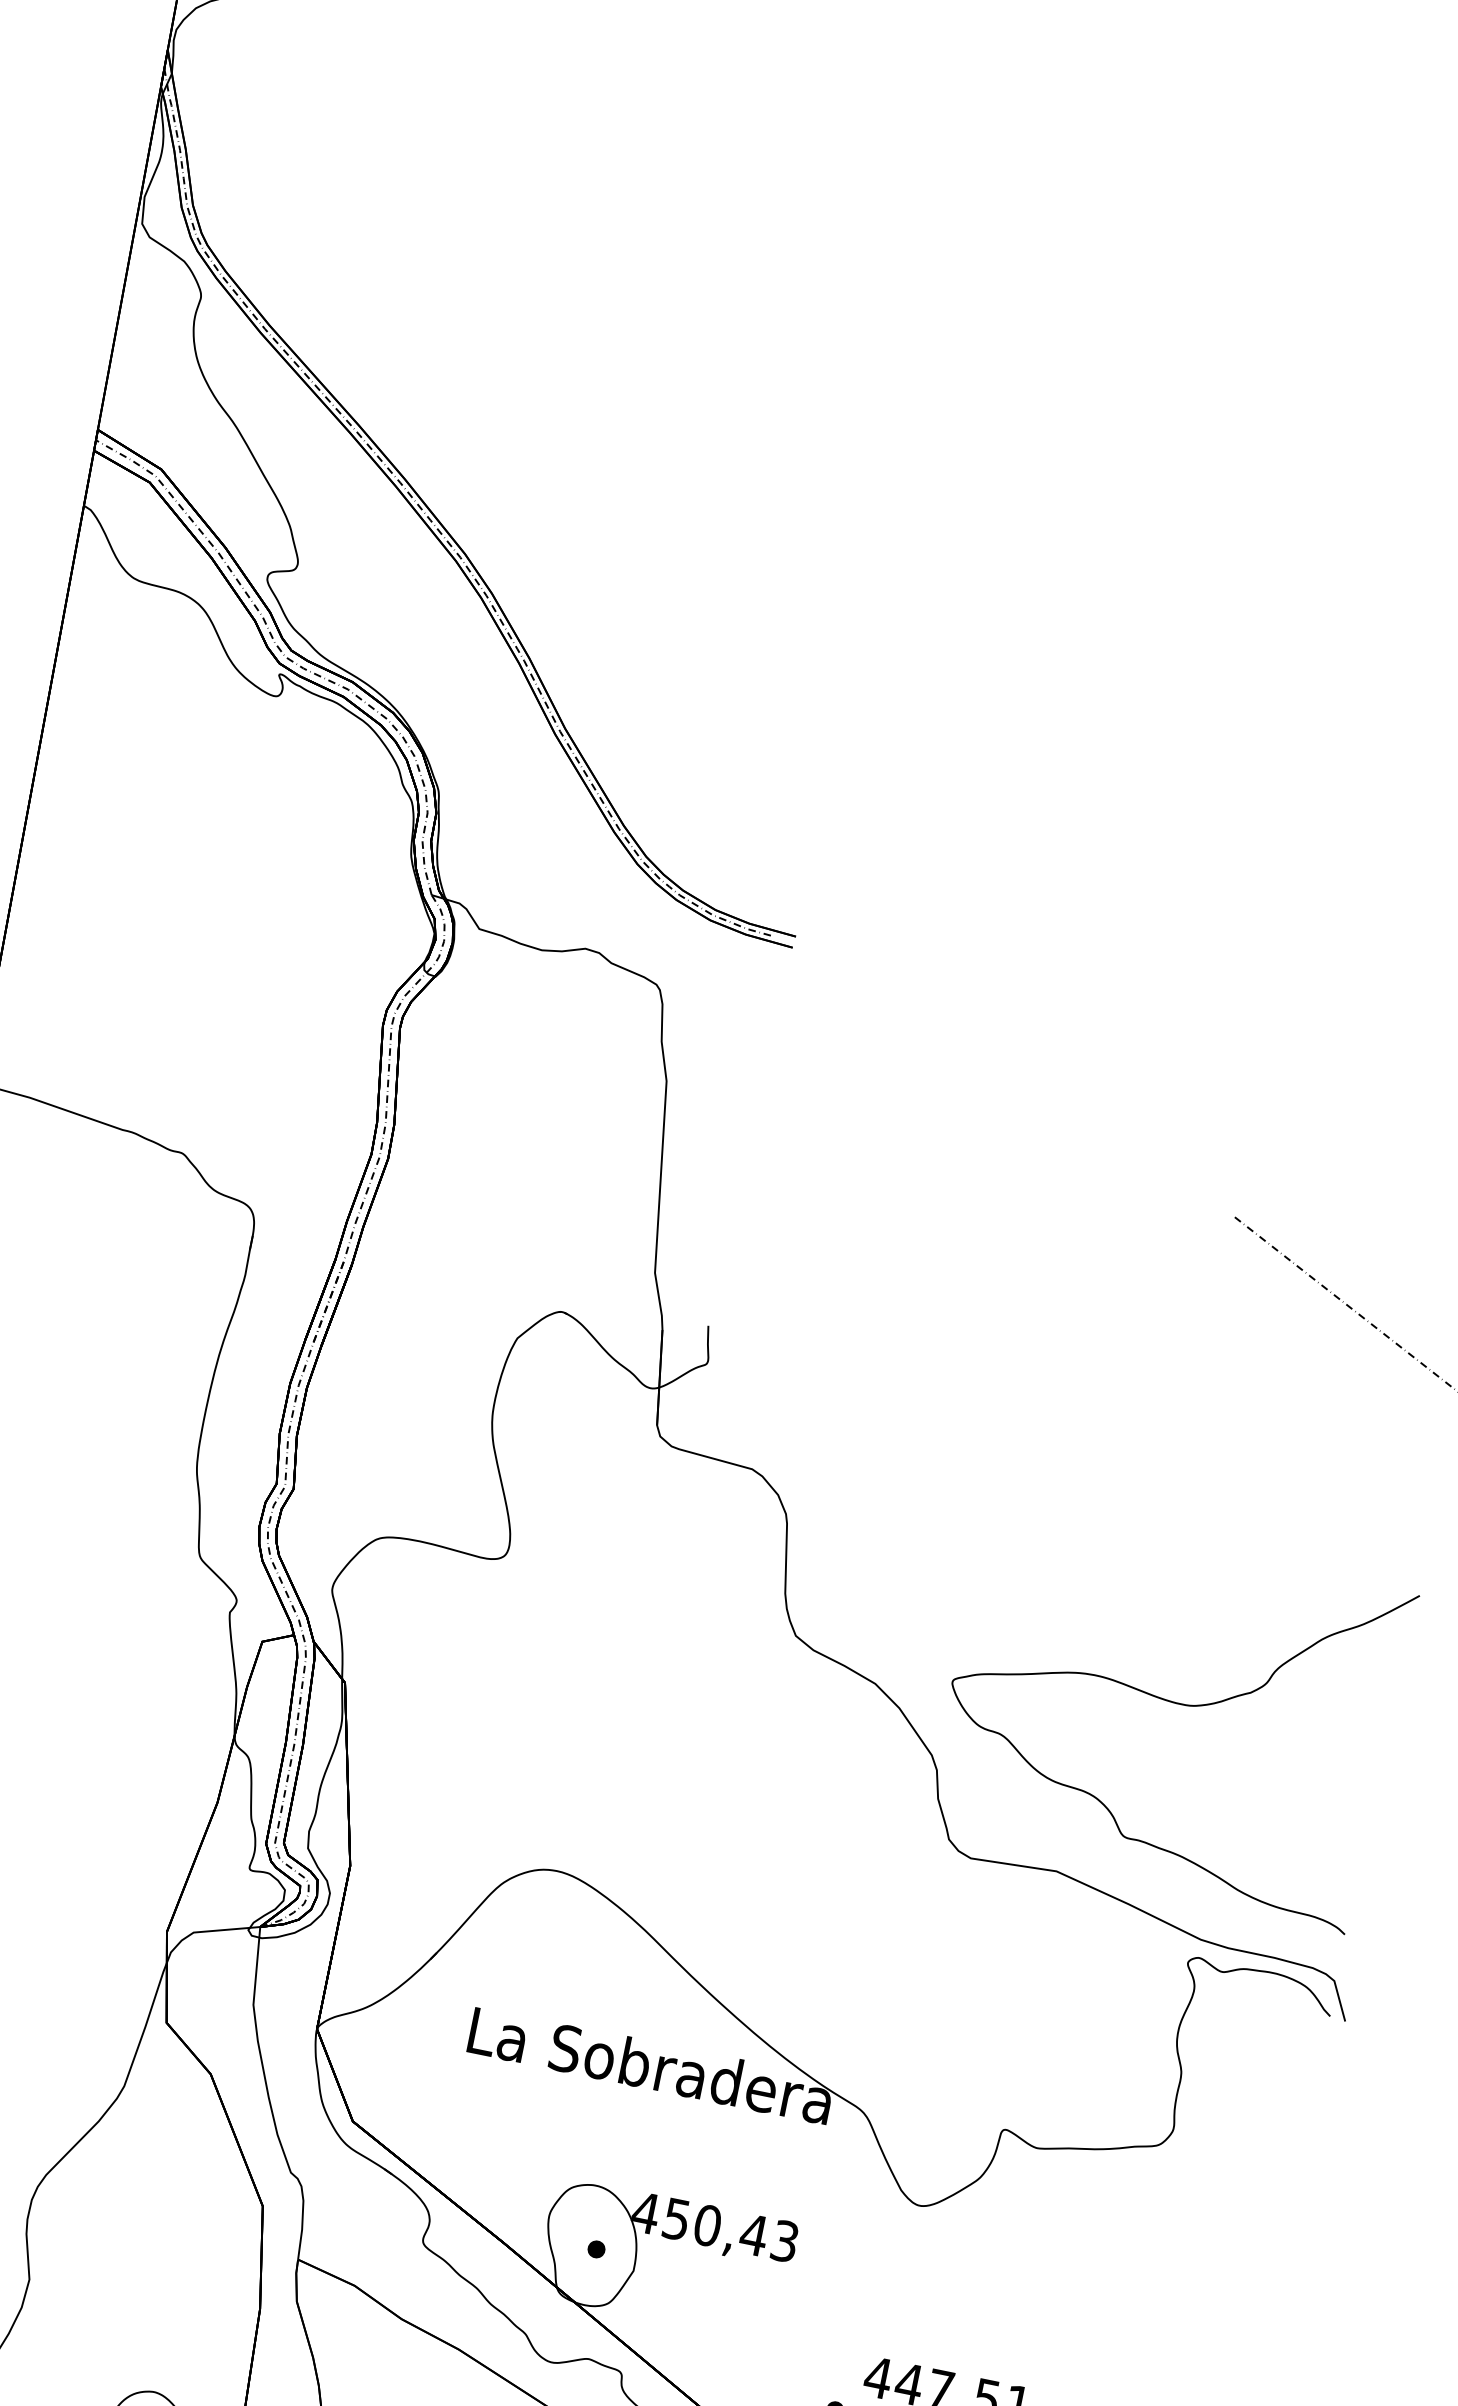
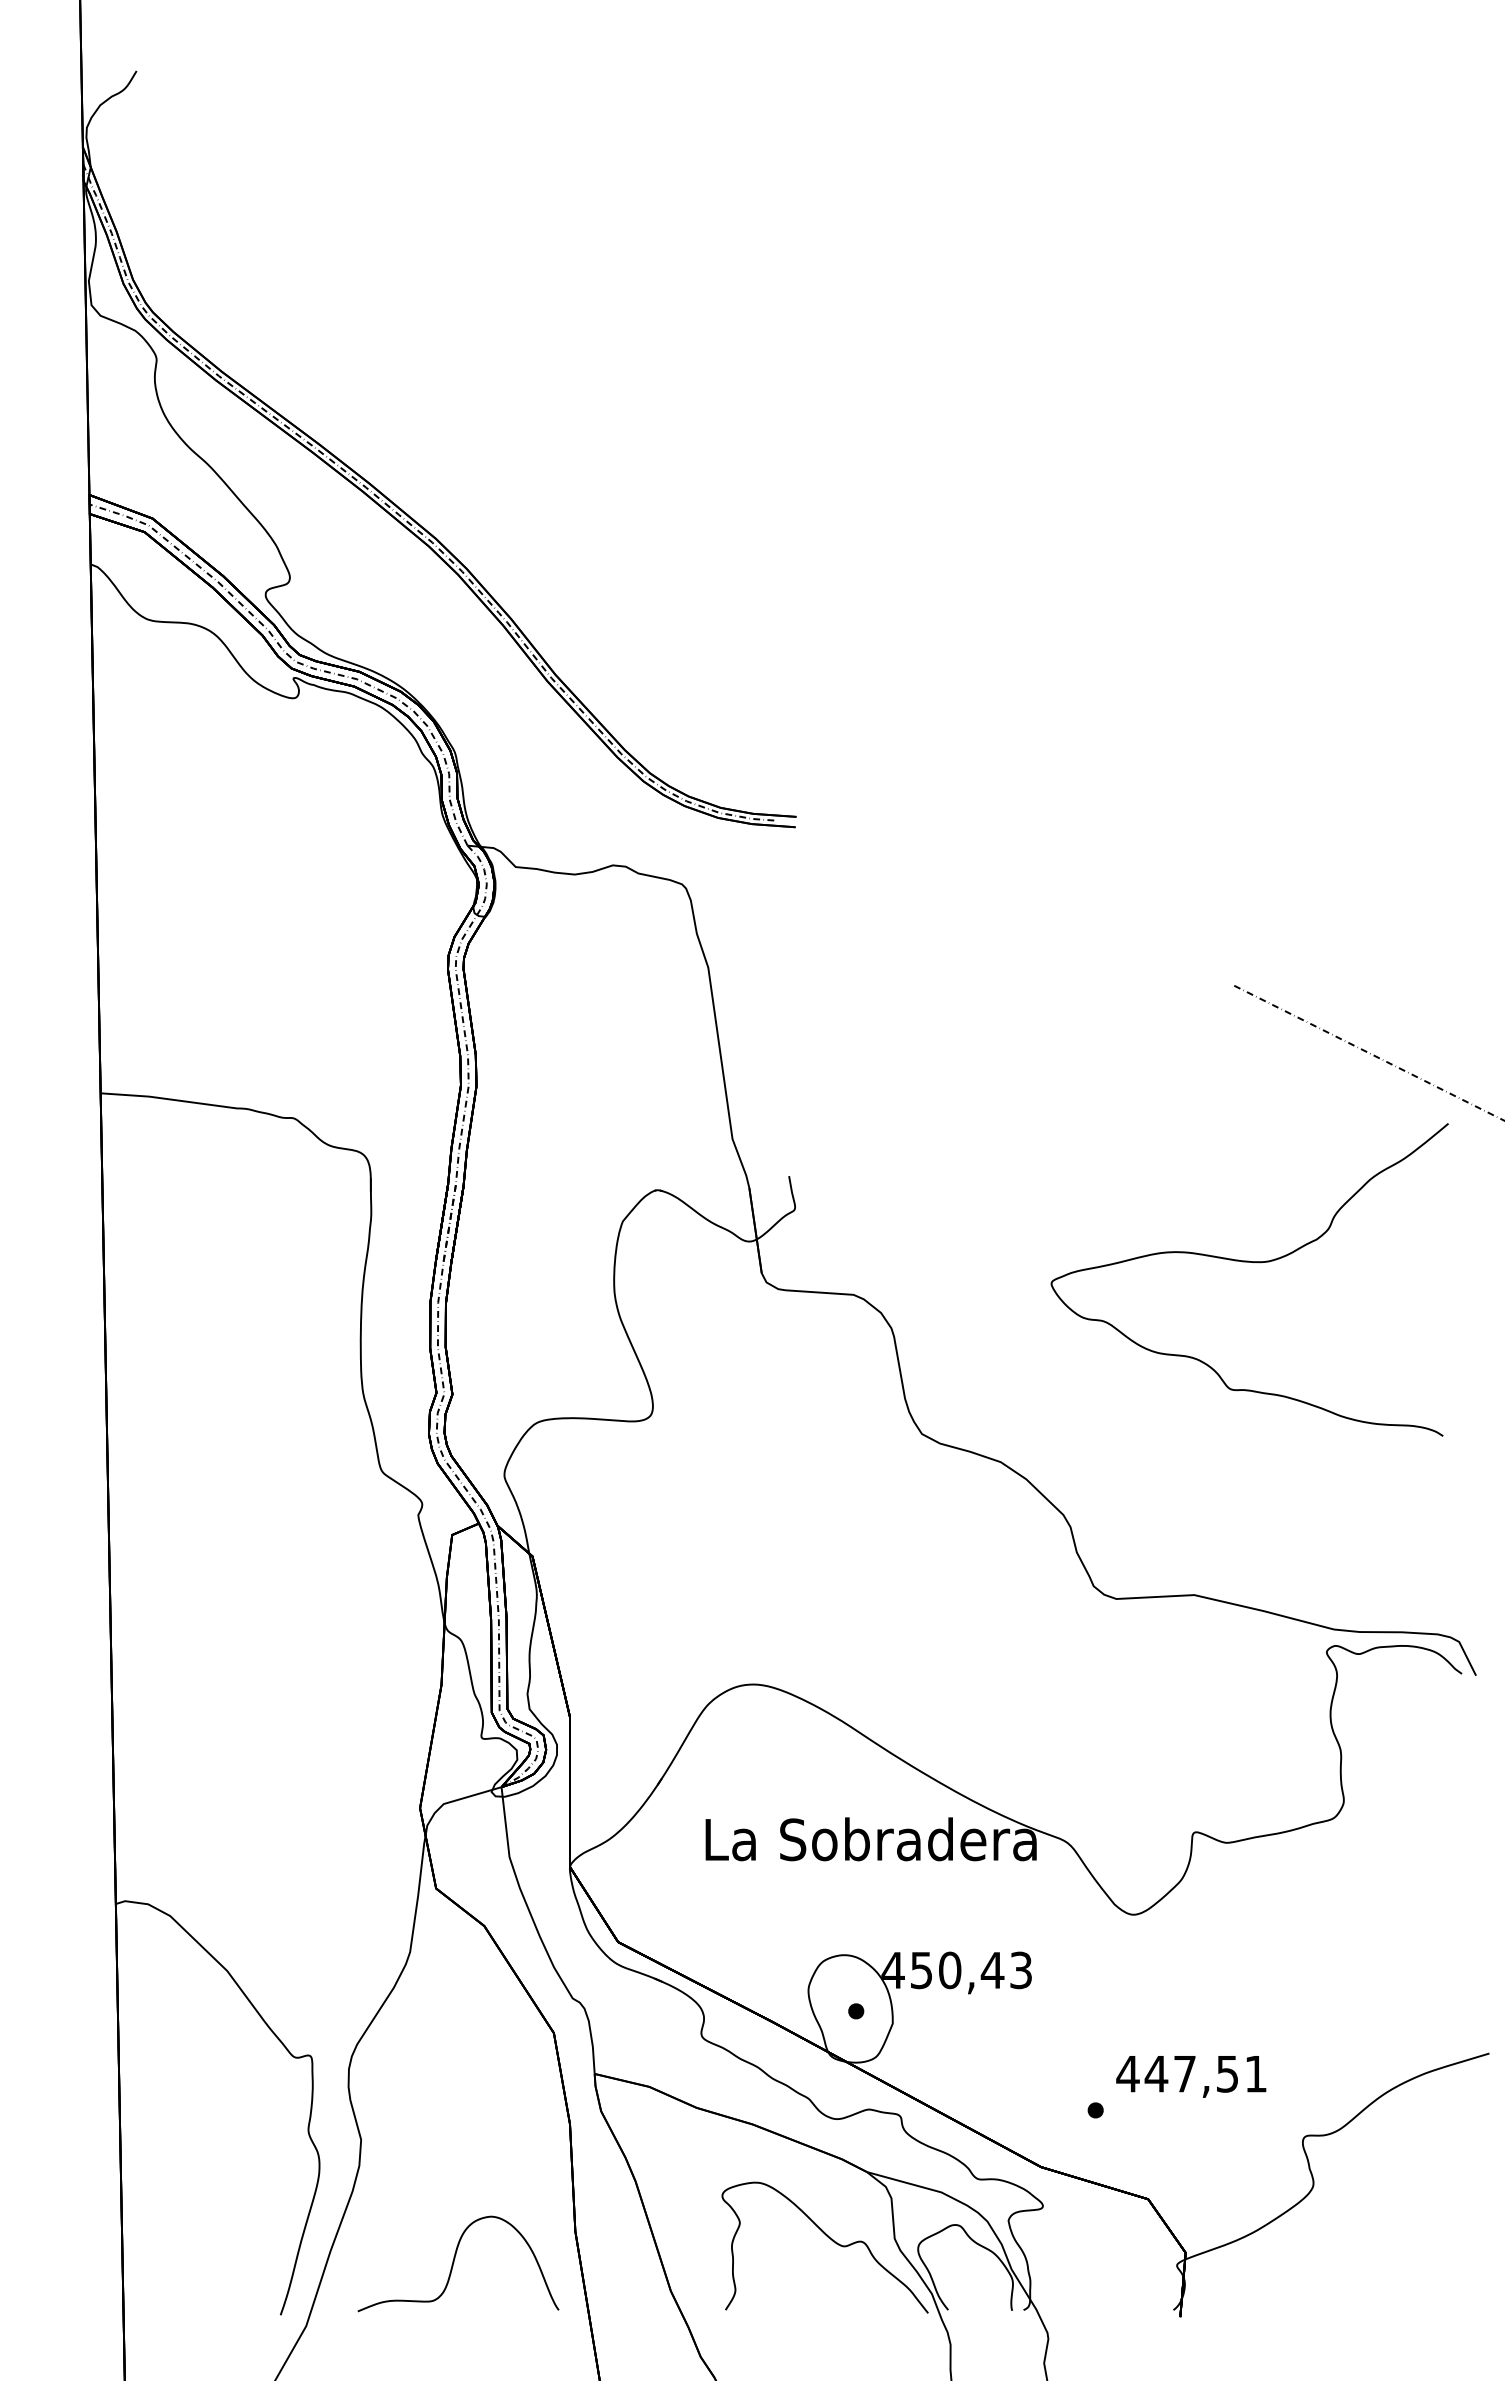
curve: (1172, 1702) -> (1249, 1262), moved

